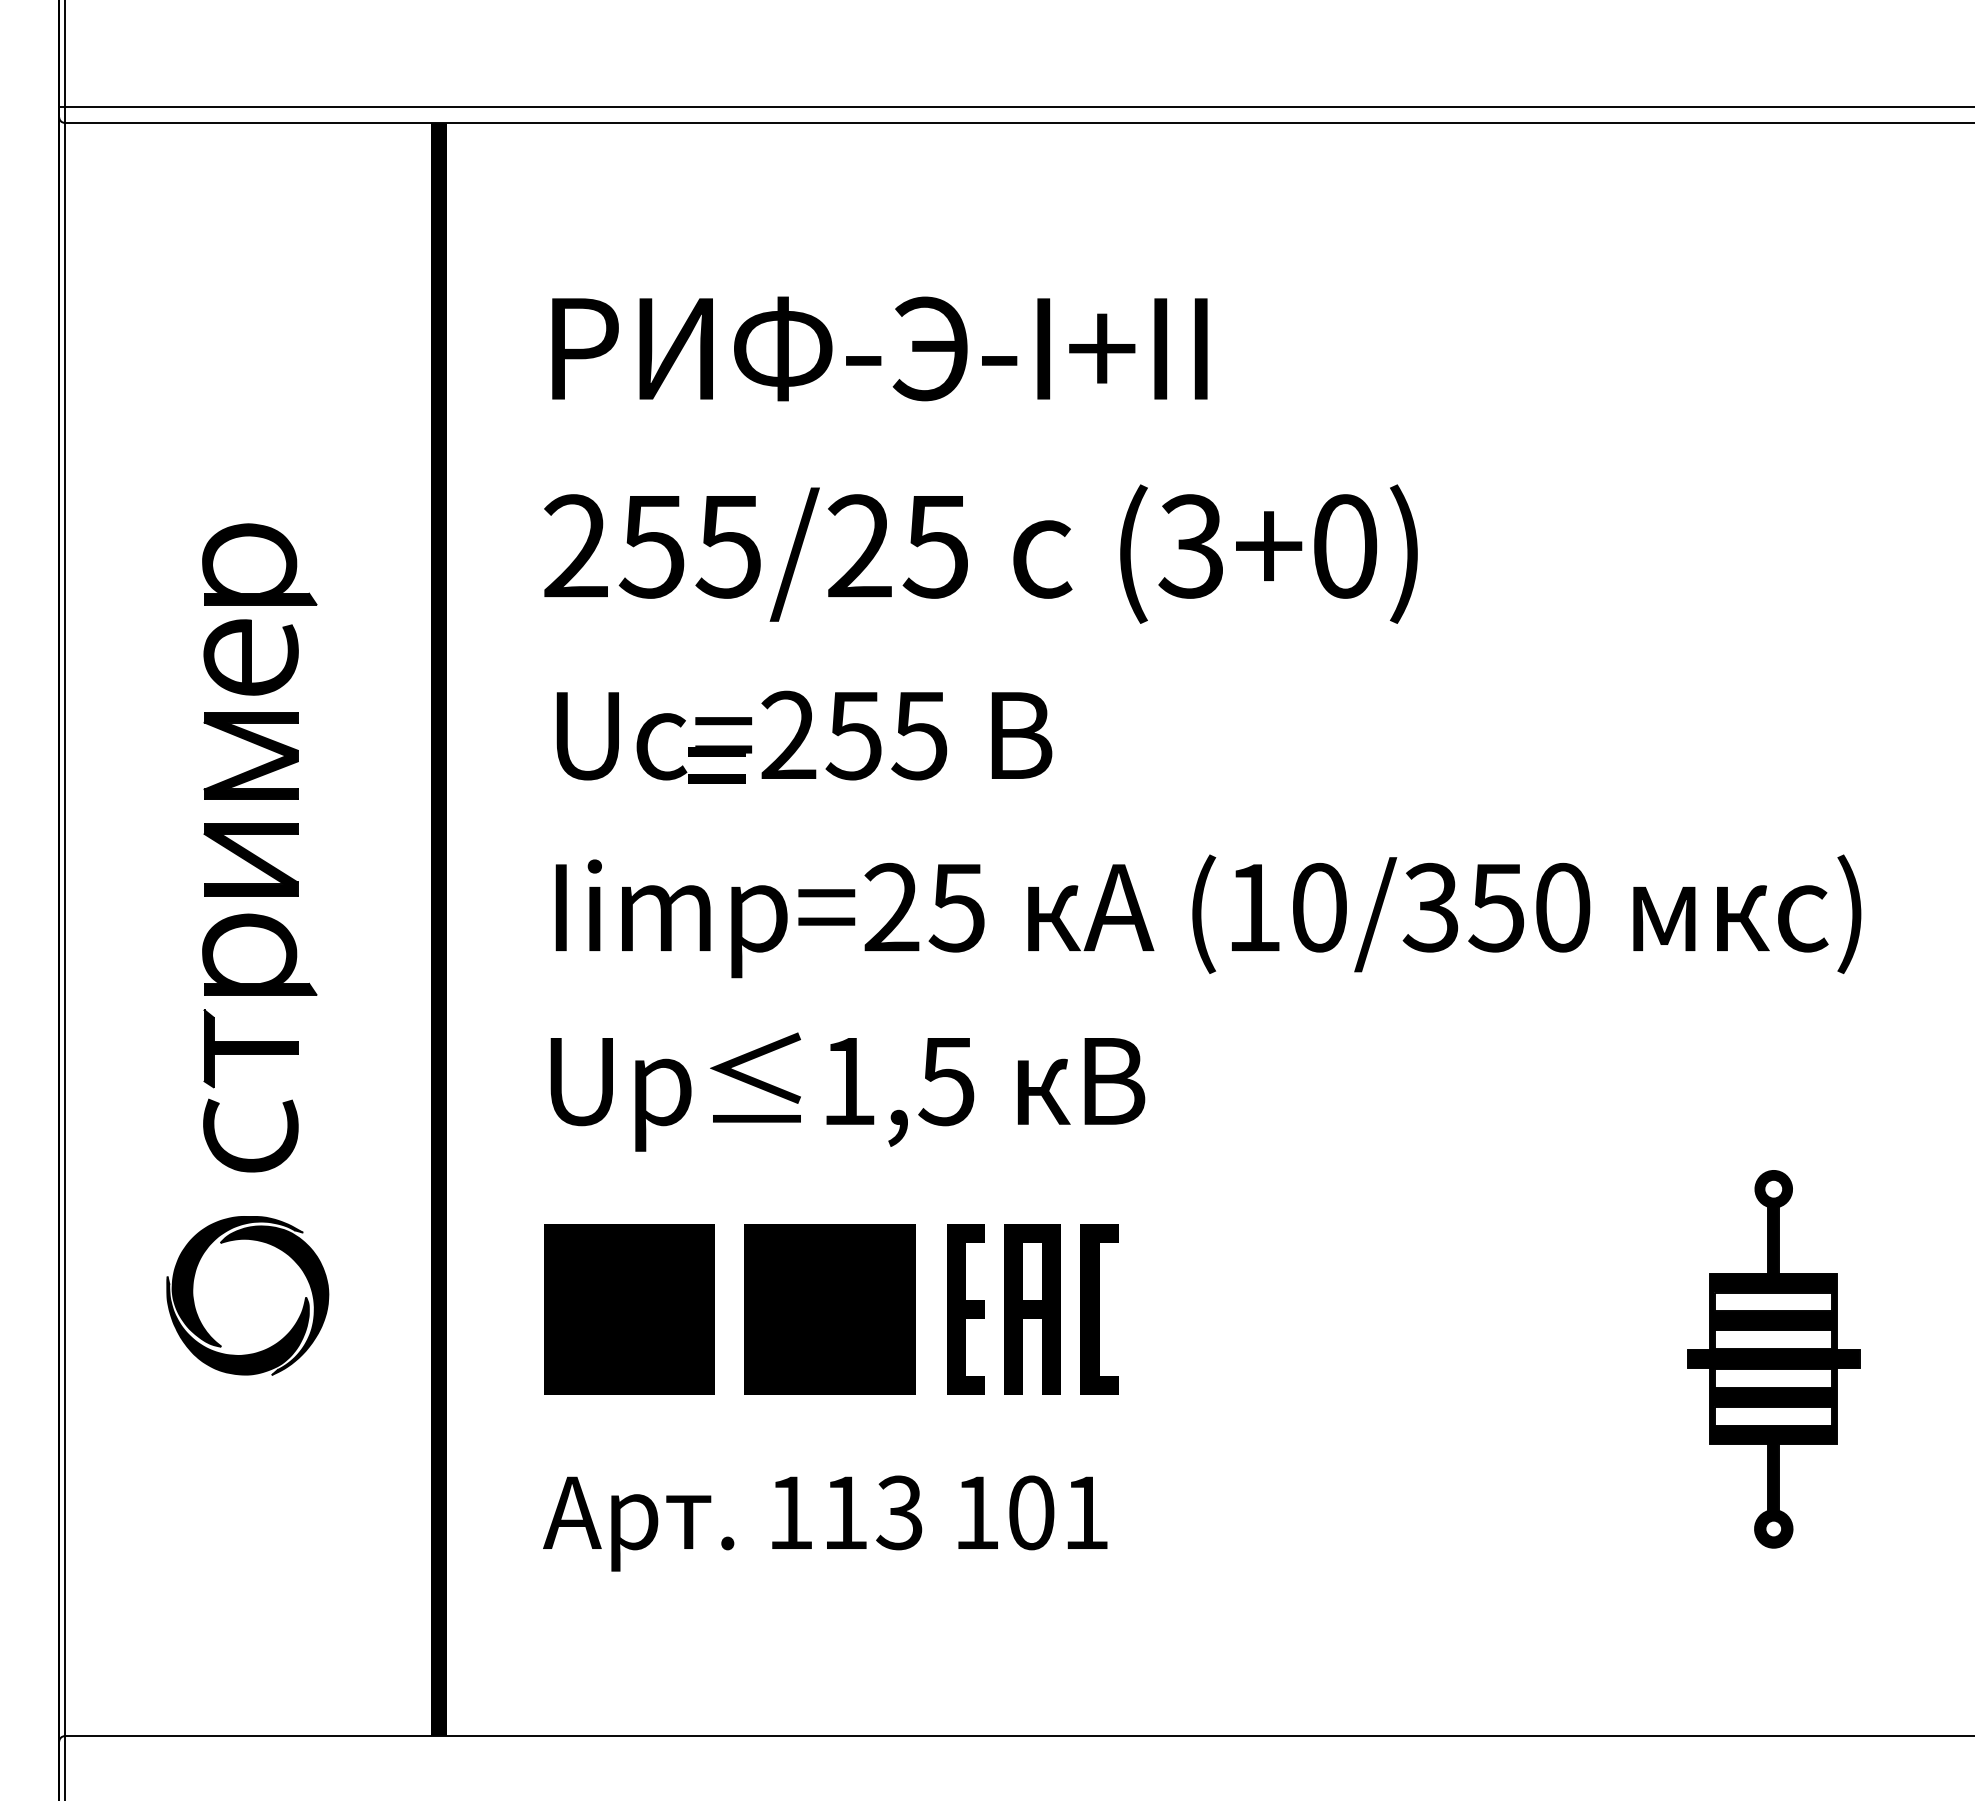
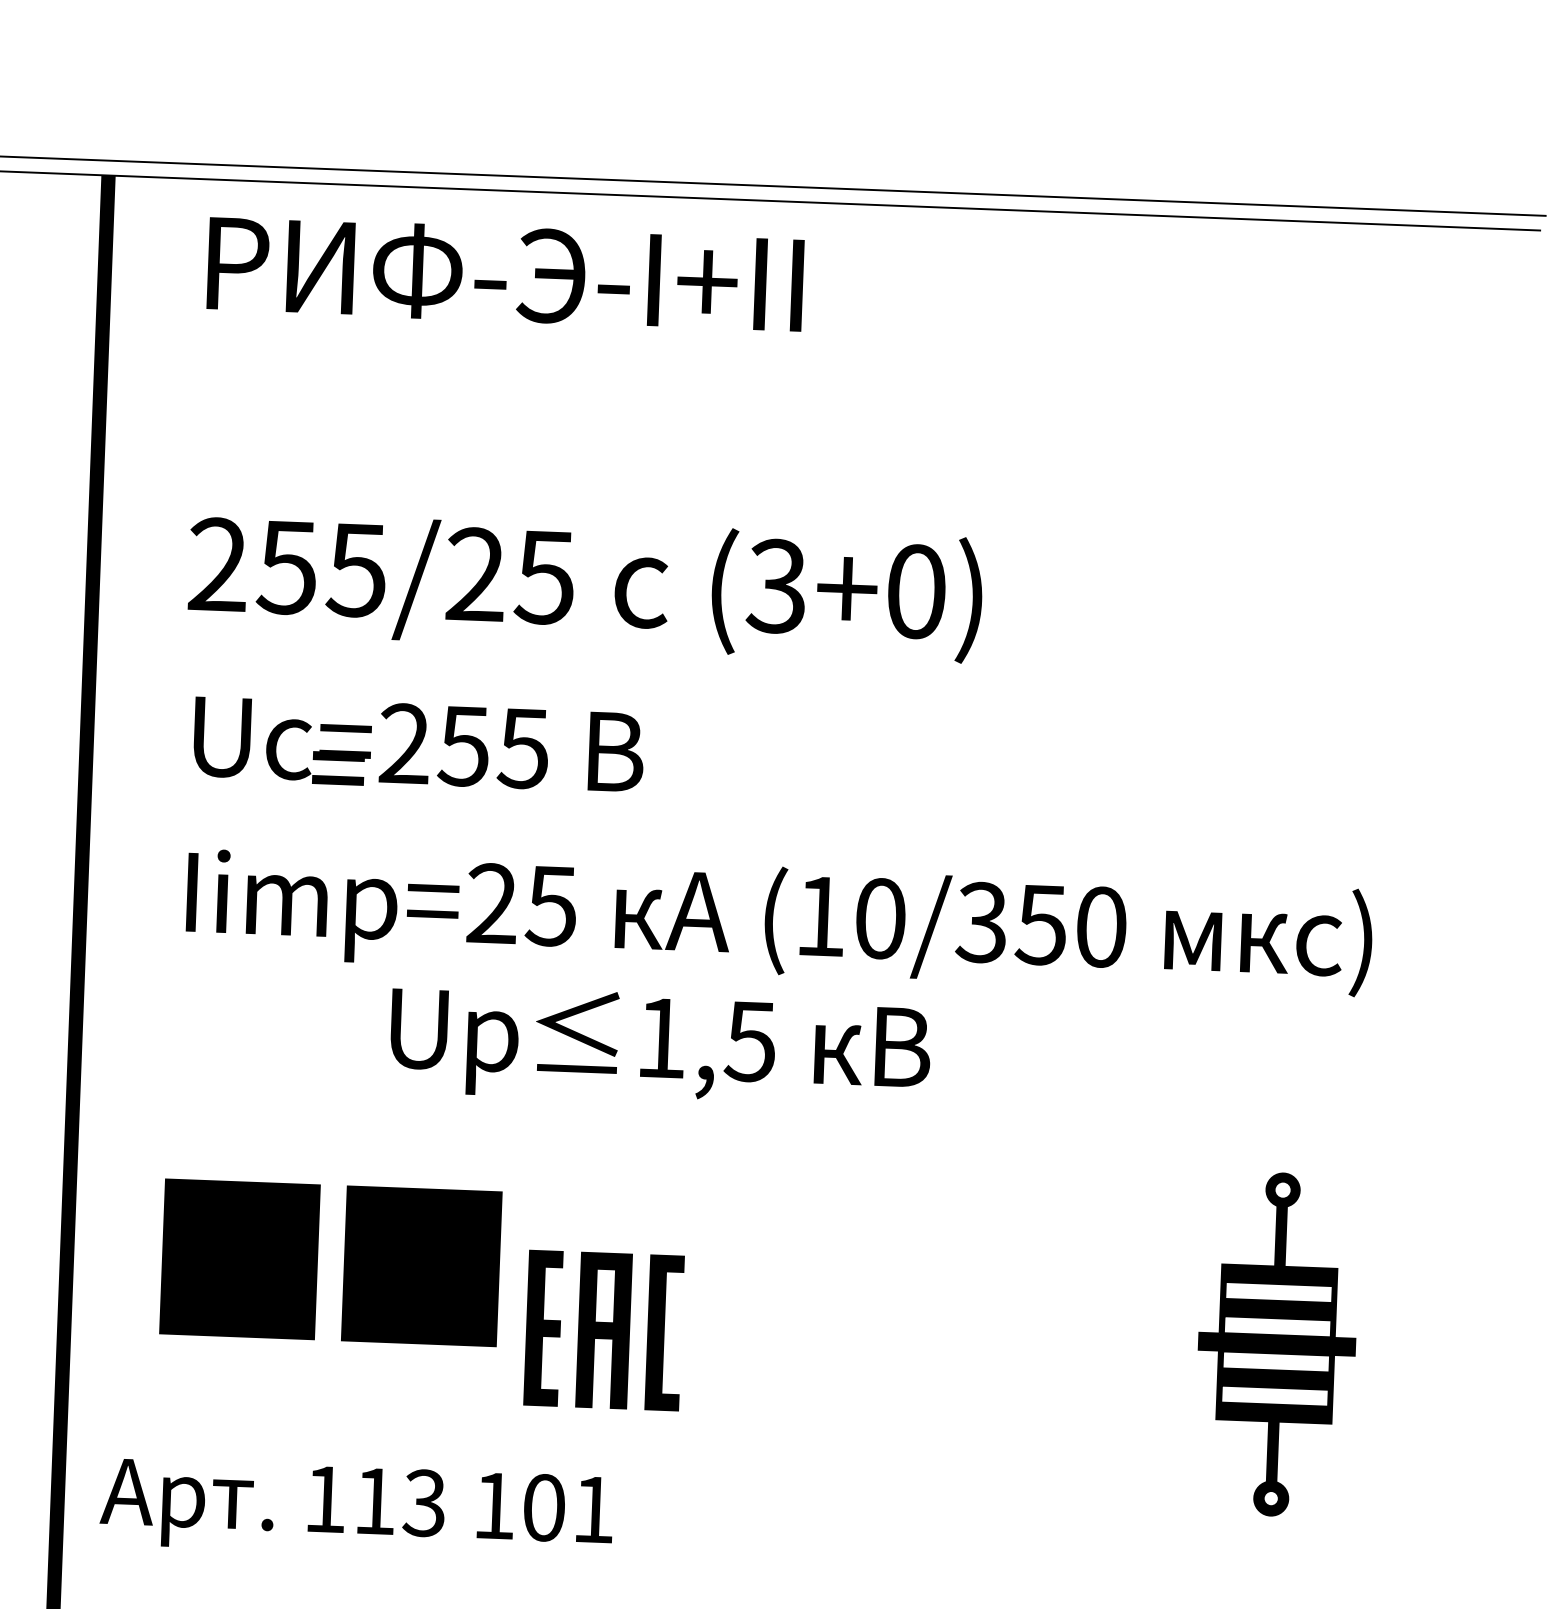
text: (879, 348) -> (505, 274), moved
text: (847, 1091) -> (660, 1047), moved
part: (1032, 1309) -> (603, 1330), moved
text: (825, 1523) -> (356, 1510), moved

